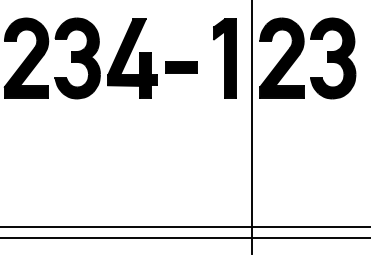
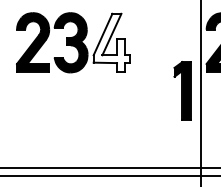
fill: (132, 58) -> (111, 42), removed
part: (224, 58) -> (182, 91), moved
part: (181, 67) -> (148, 49), removed

